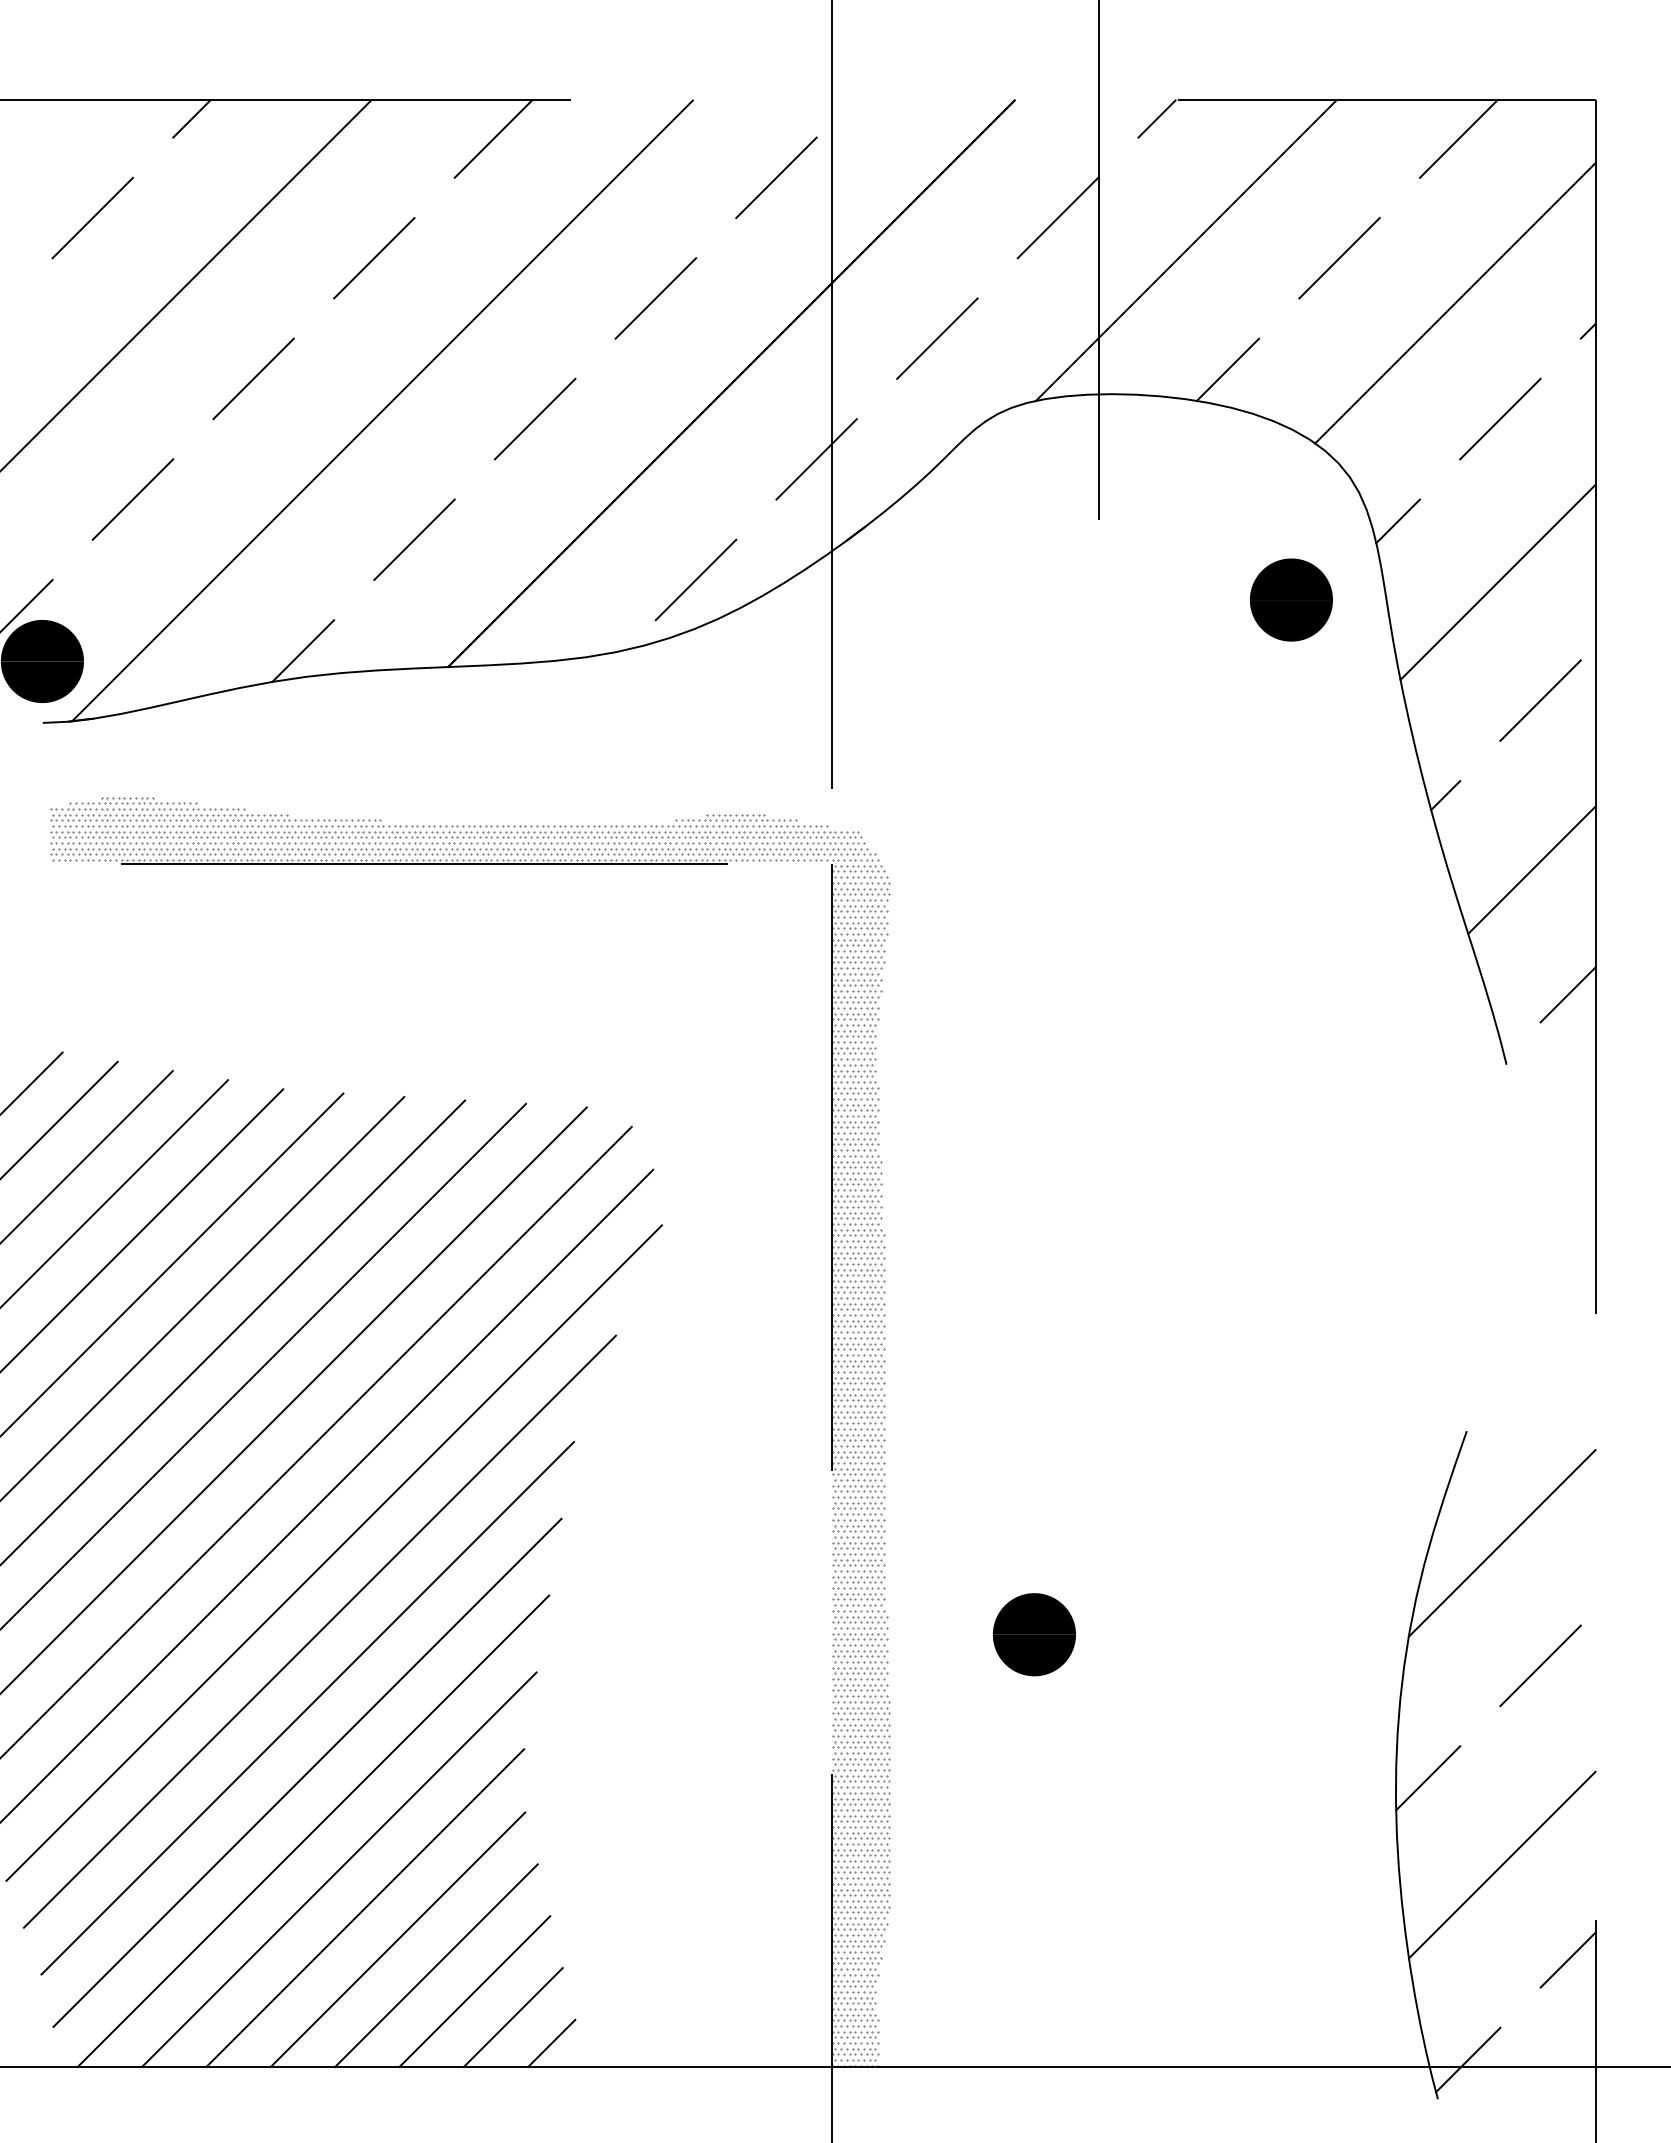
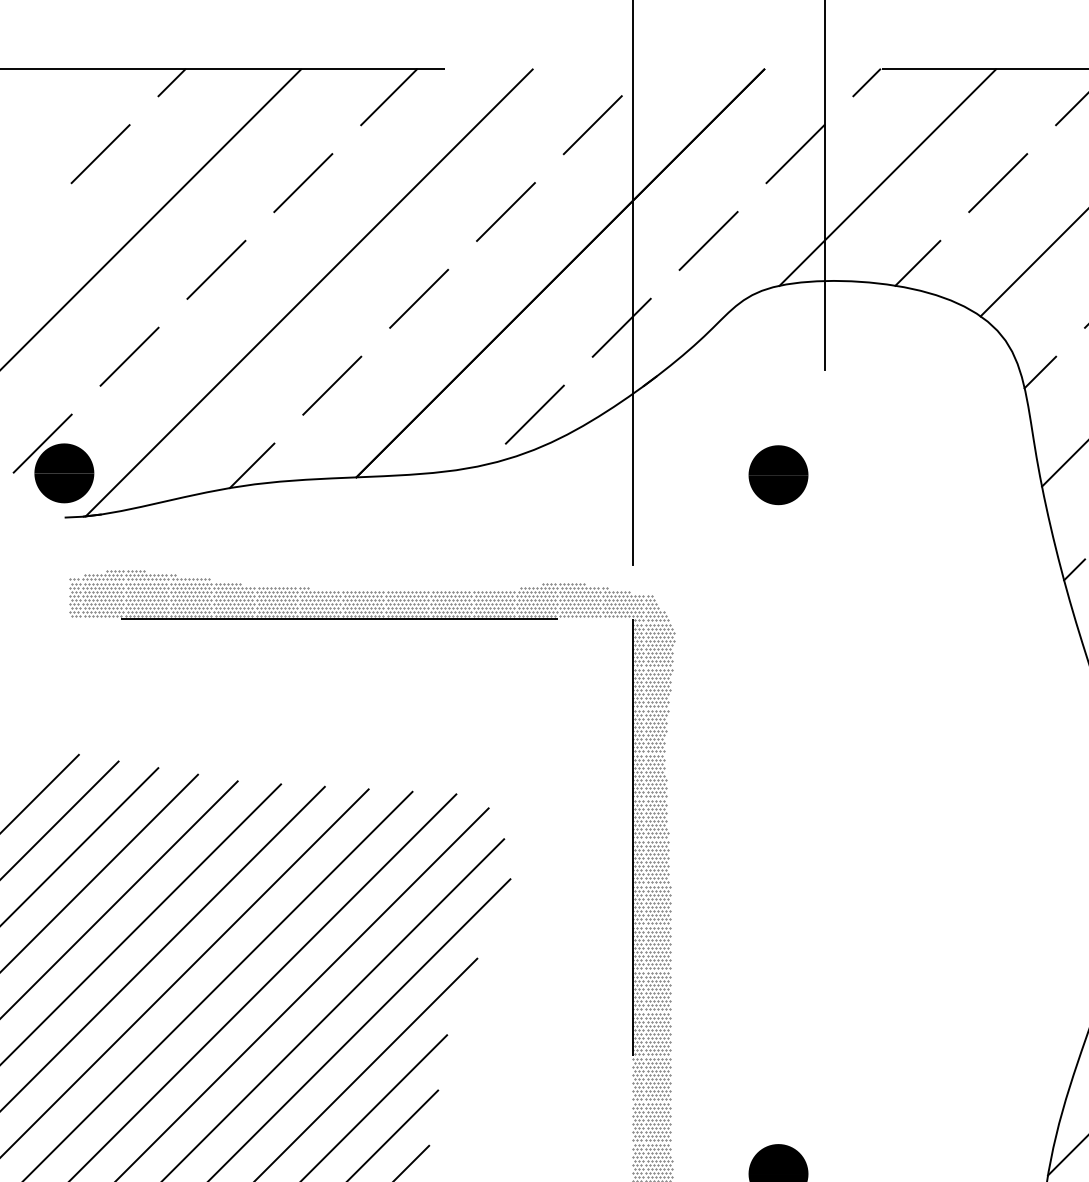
part: (1290, 599) -> (777, 474), moved

